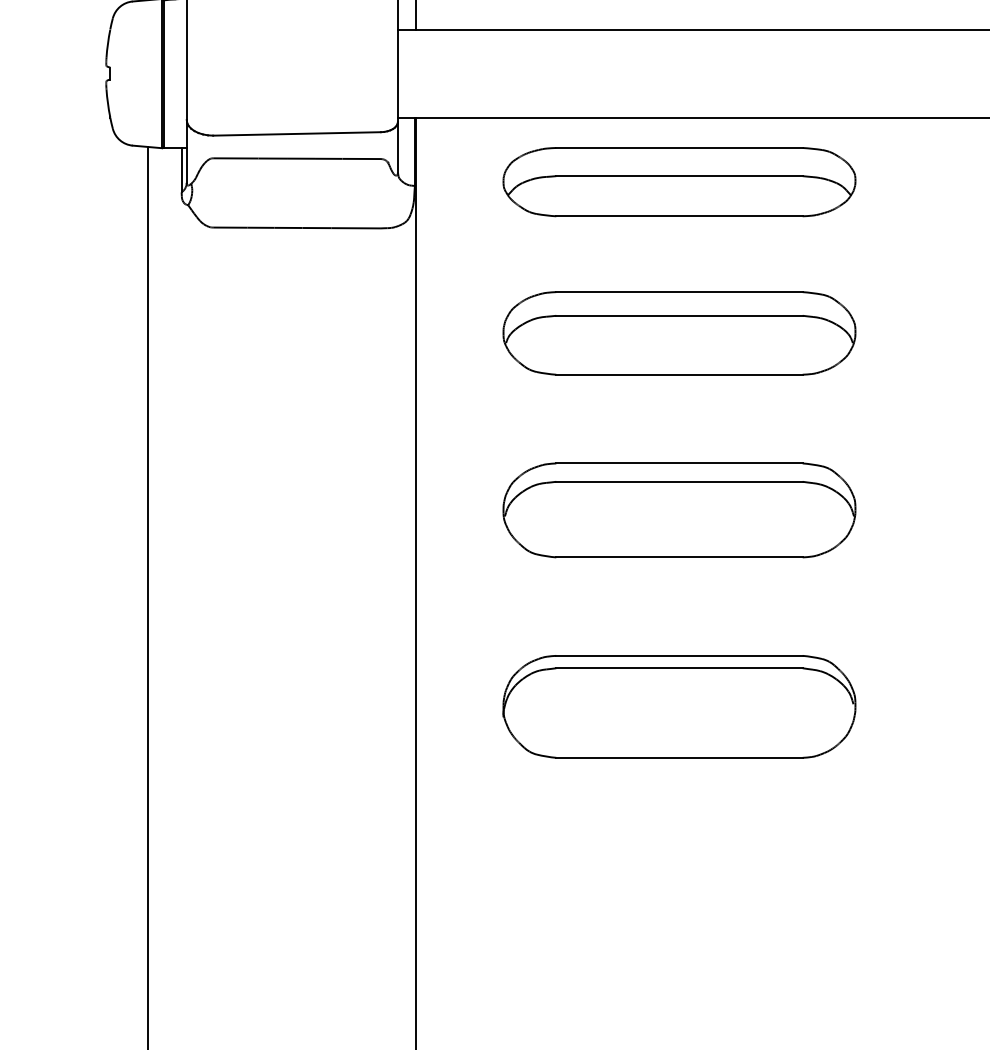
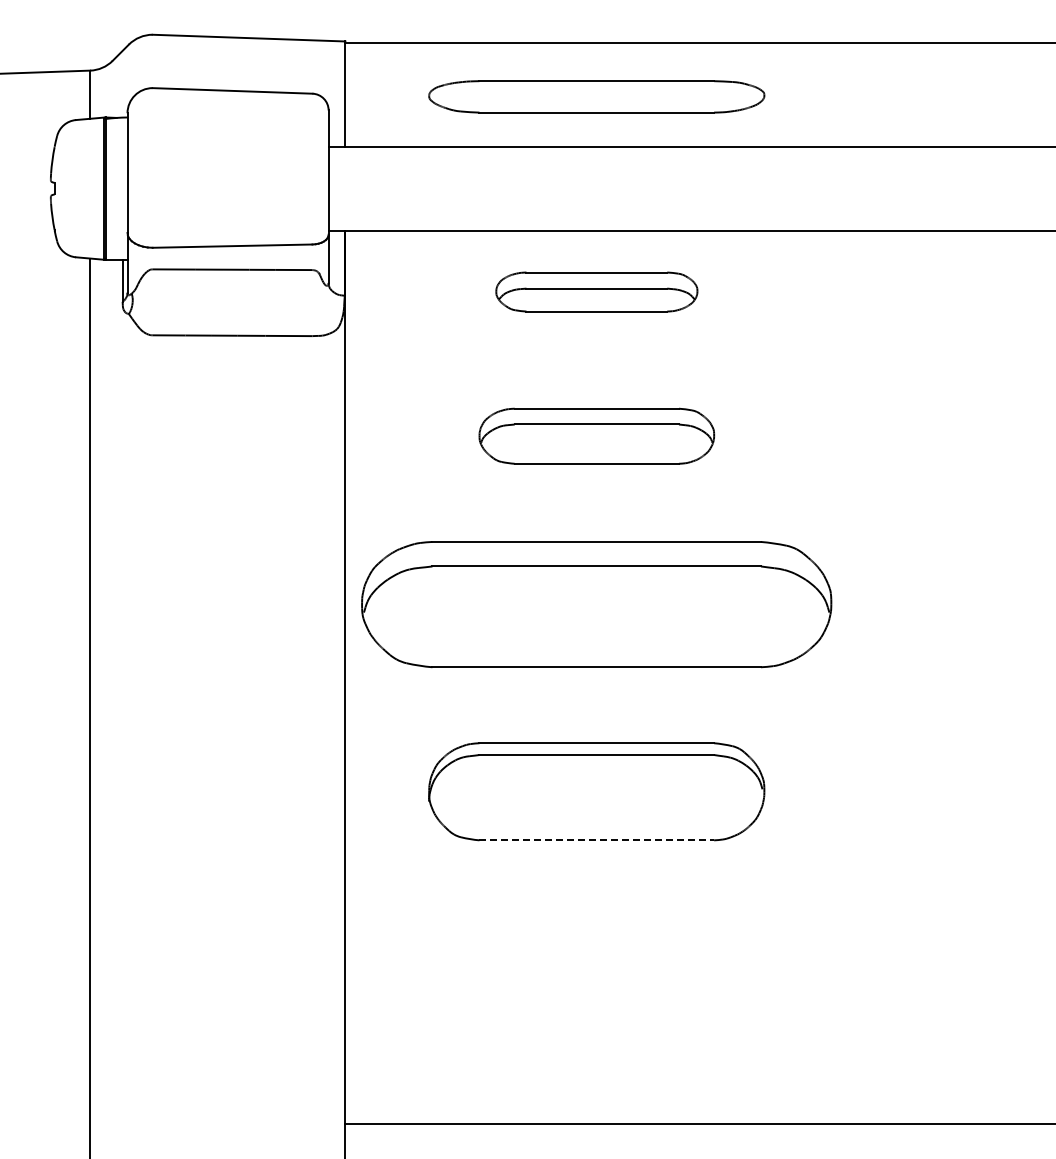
part: (679, 181) -> (596, 291), size x0.6
part: (679, 333) -> (596, 436), size x0.7
part: (679, 510) -> (596, 604), size x1.4
line: (680, 757) -> (597, 840), solid -> dashed

